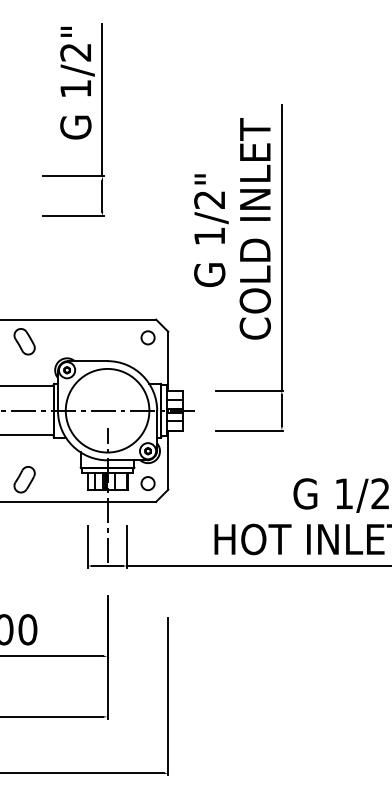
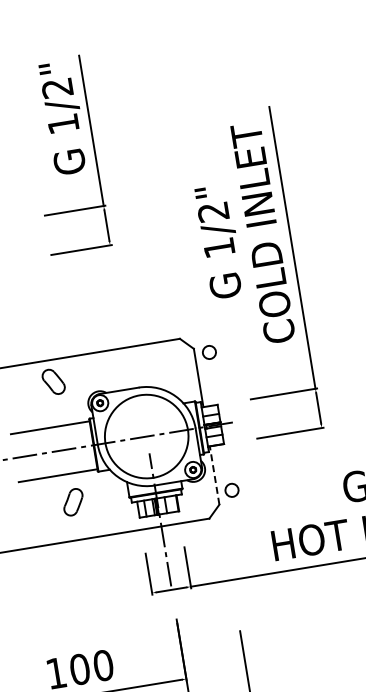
circle: (147, 337) -> (208, 352), moved
line: (168, 460) -> (214, 475), solid -> dashed
part: (24, 479) -> (73, 502), moved
circle: (147, 483) -> (231, 490), moved

